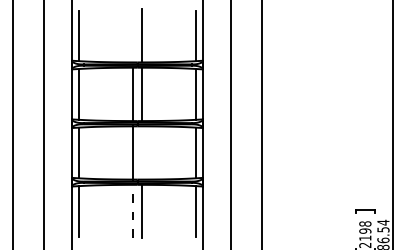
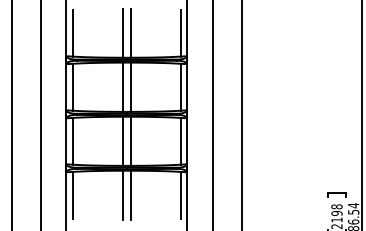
line: (132, 35) -> (122, 32), added
line: (141, 152) -> (130, 140), added
line: (132, 211) -> (122, 195), dashed -> solid

